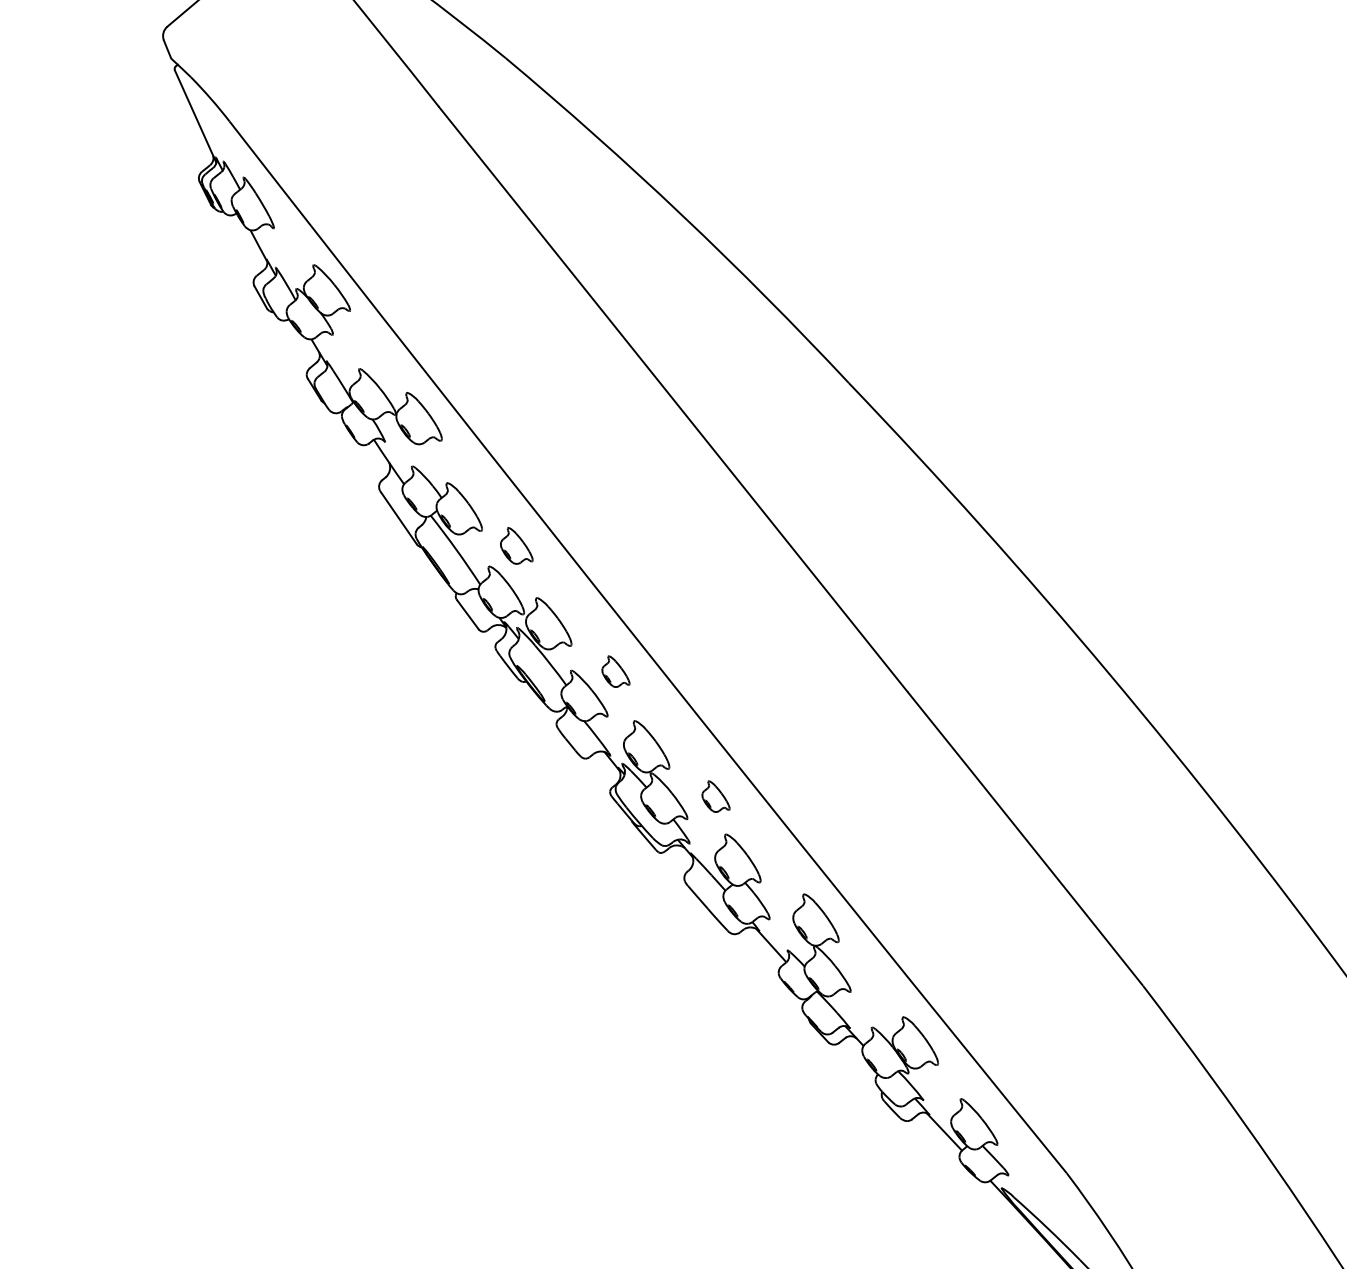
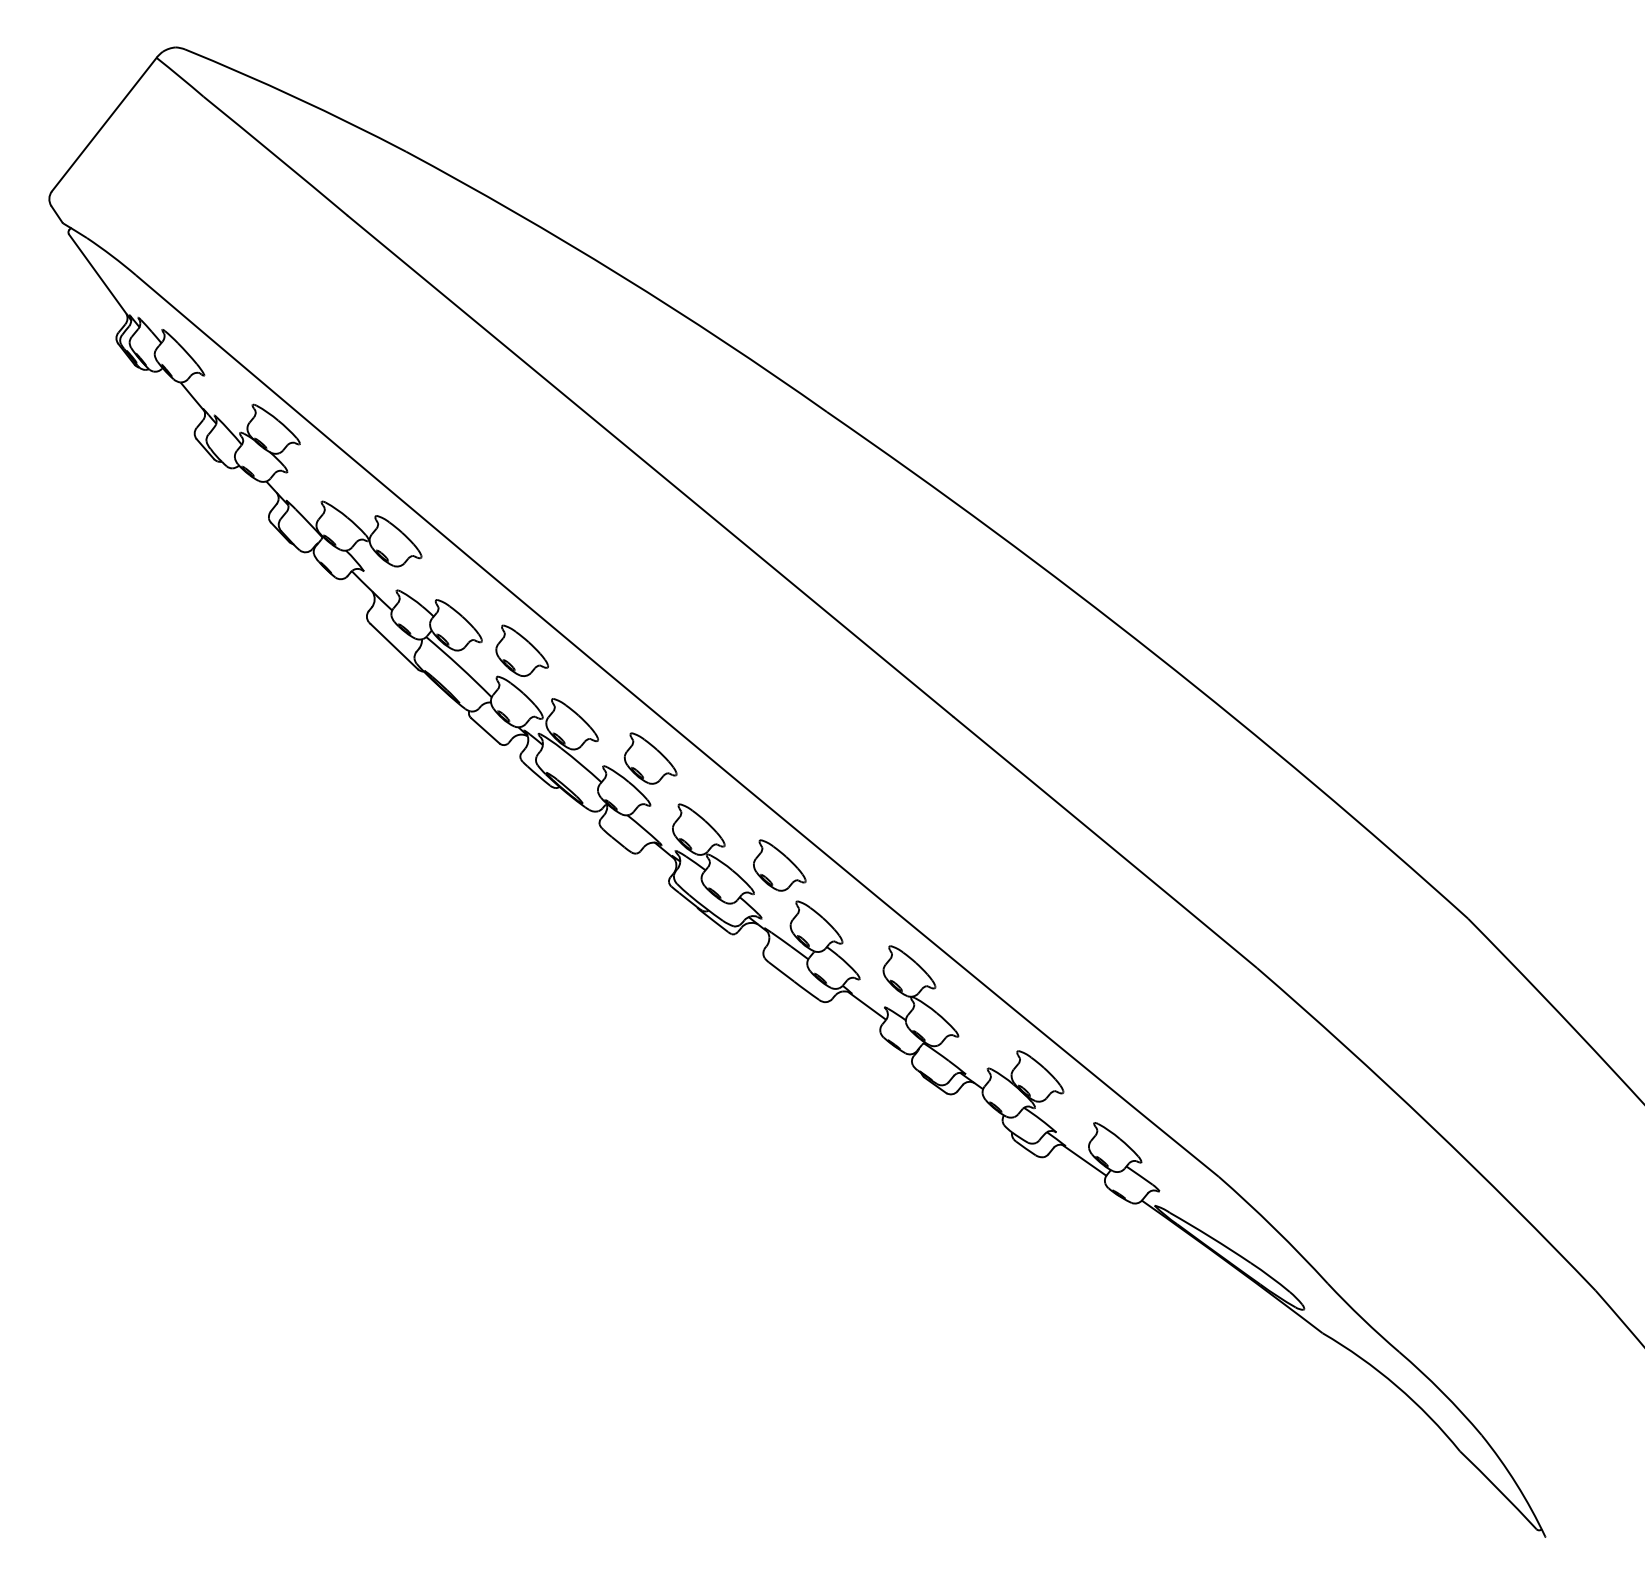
part: (518, 546) -> (522, 650), size x1.43
part: (616, 672) -> (650, 758), size x1.67
part: (716, 797) -> (779, 865), size x1.67

